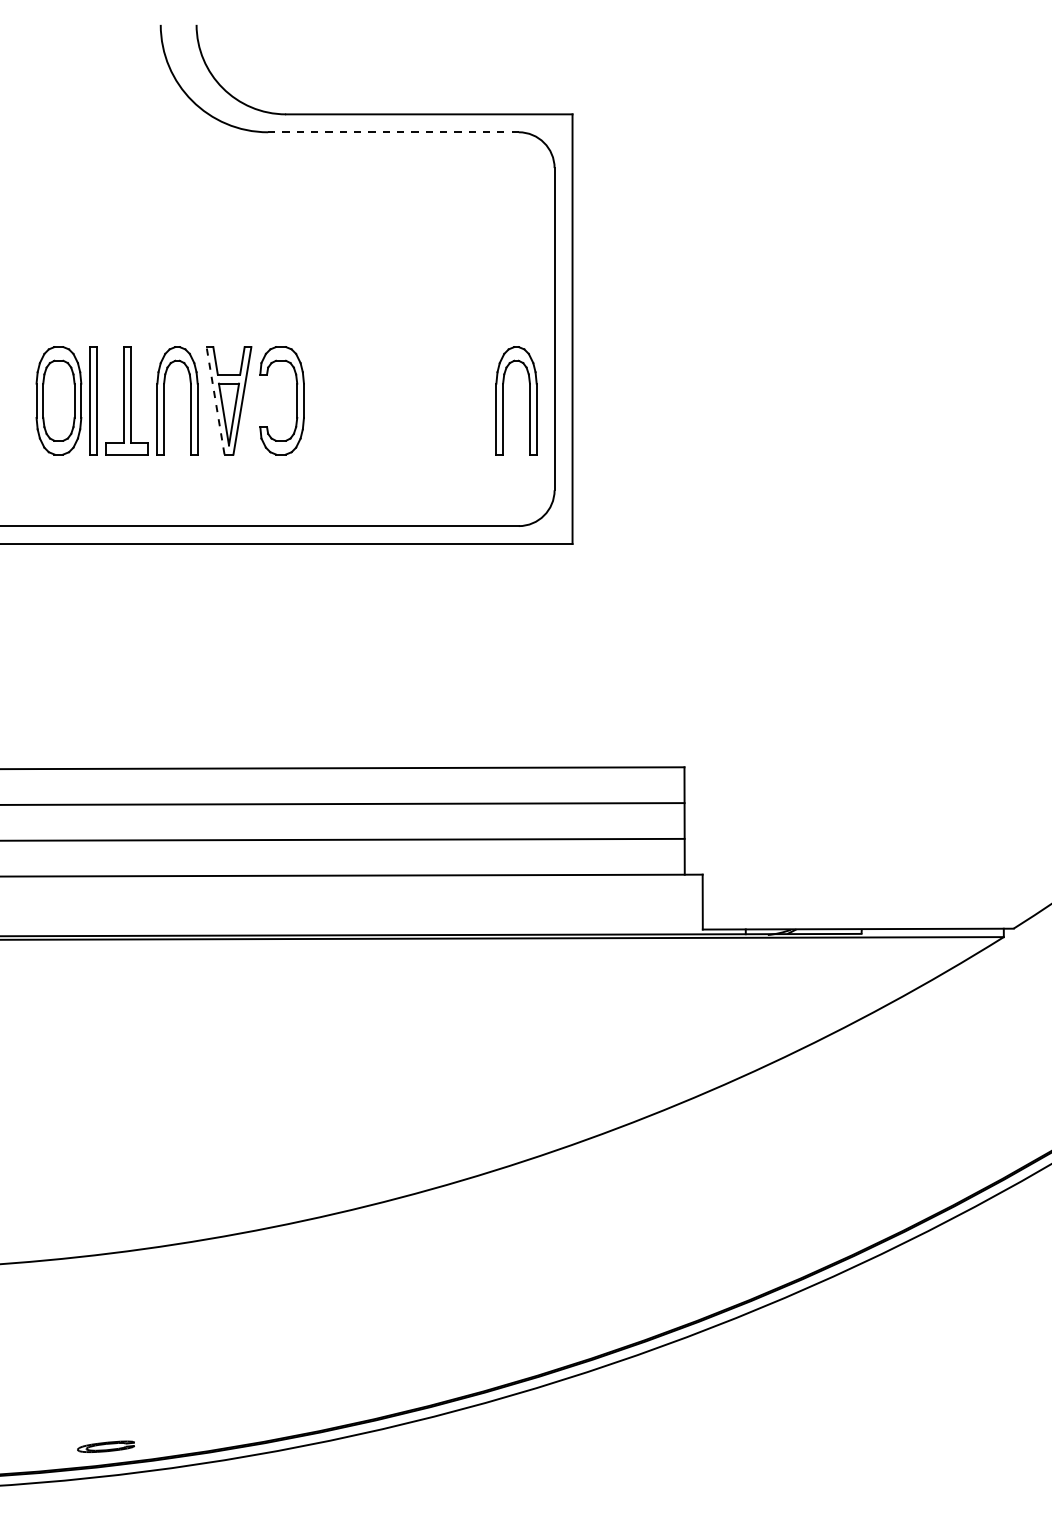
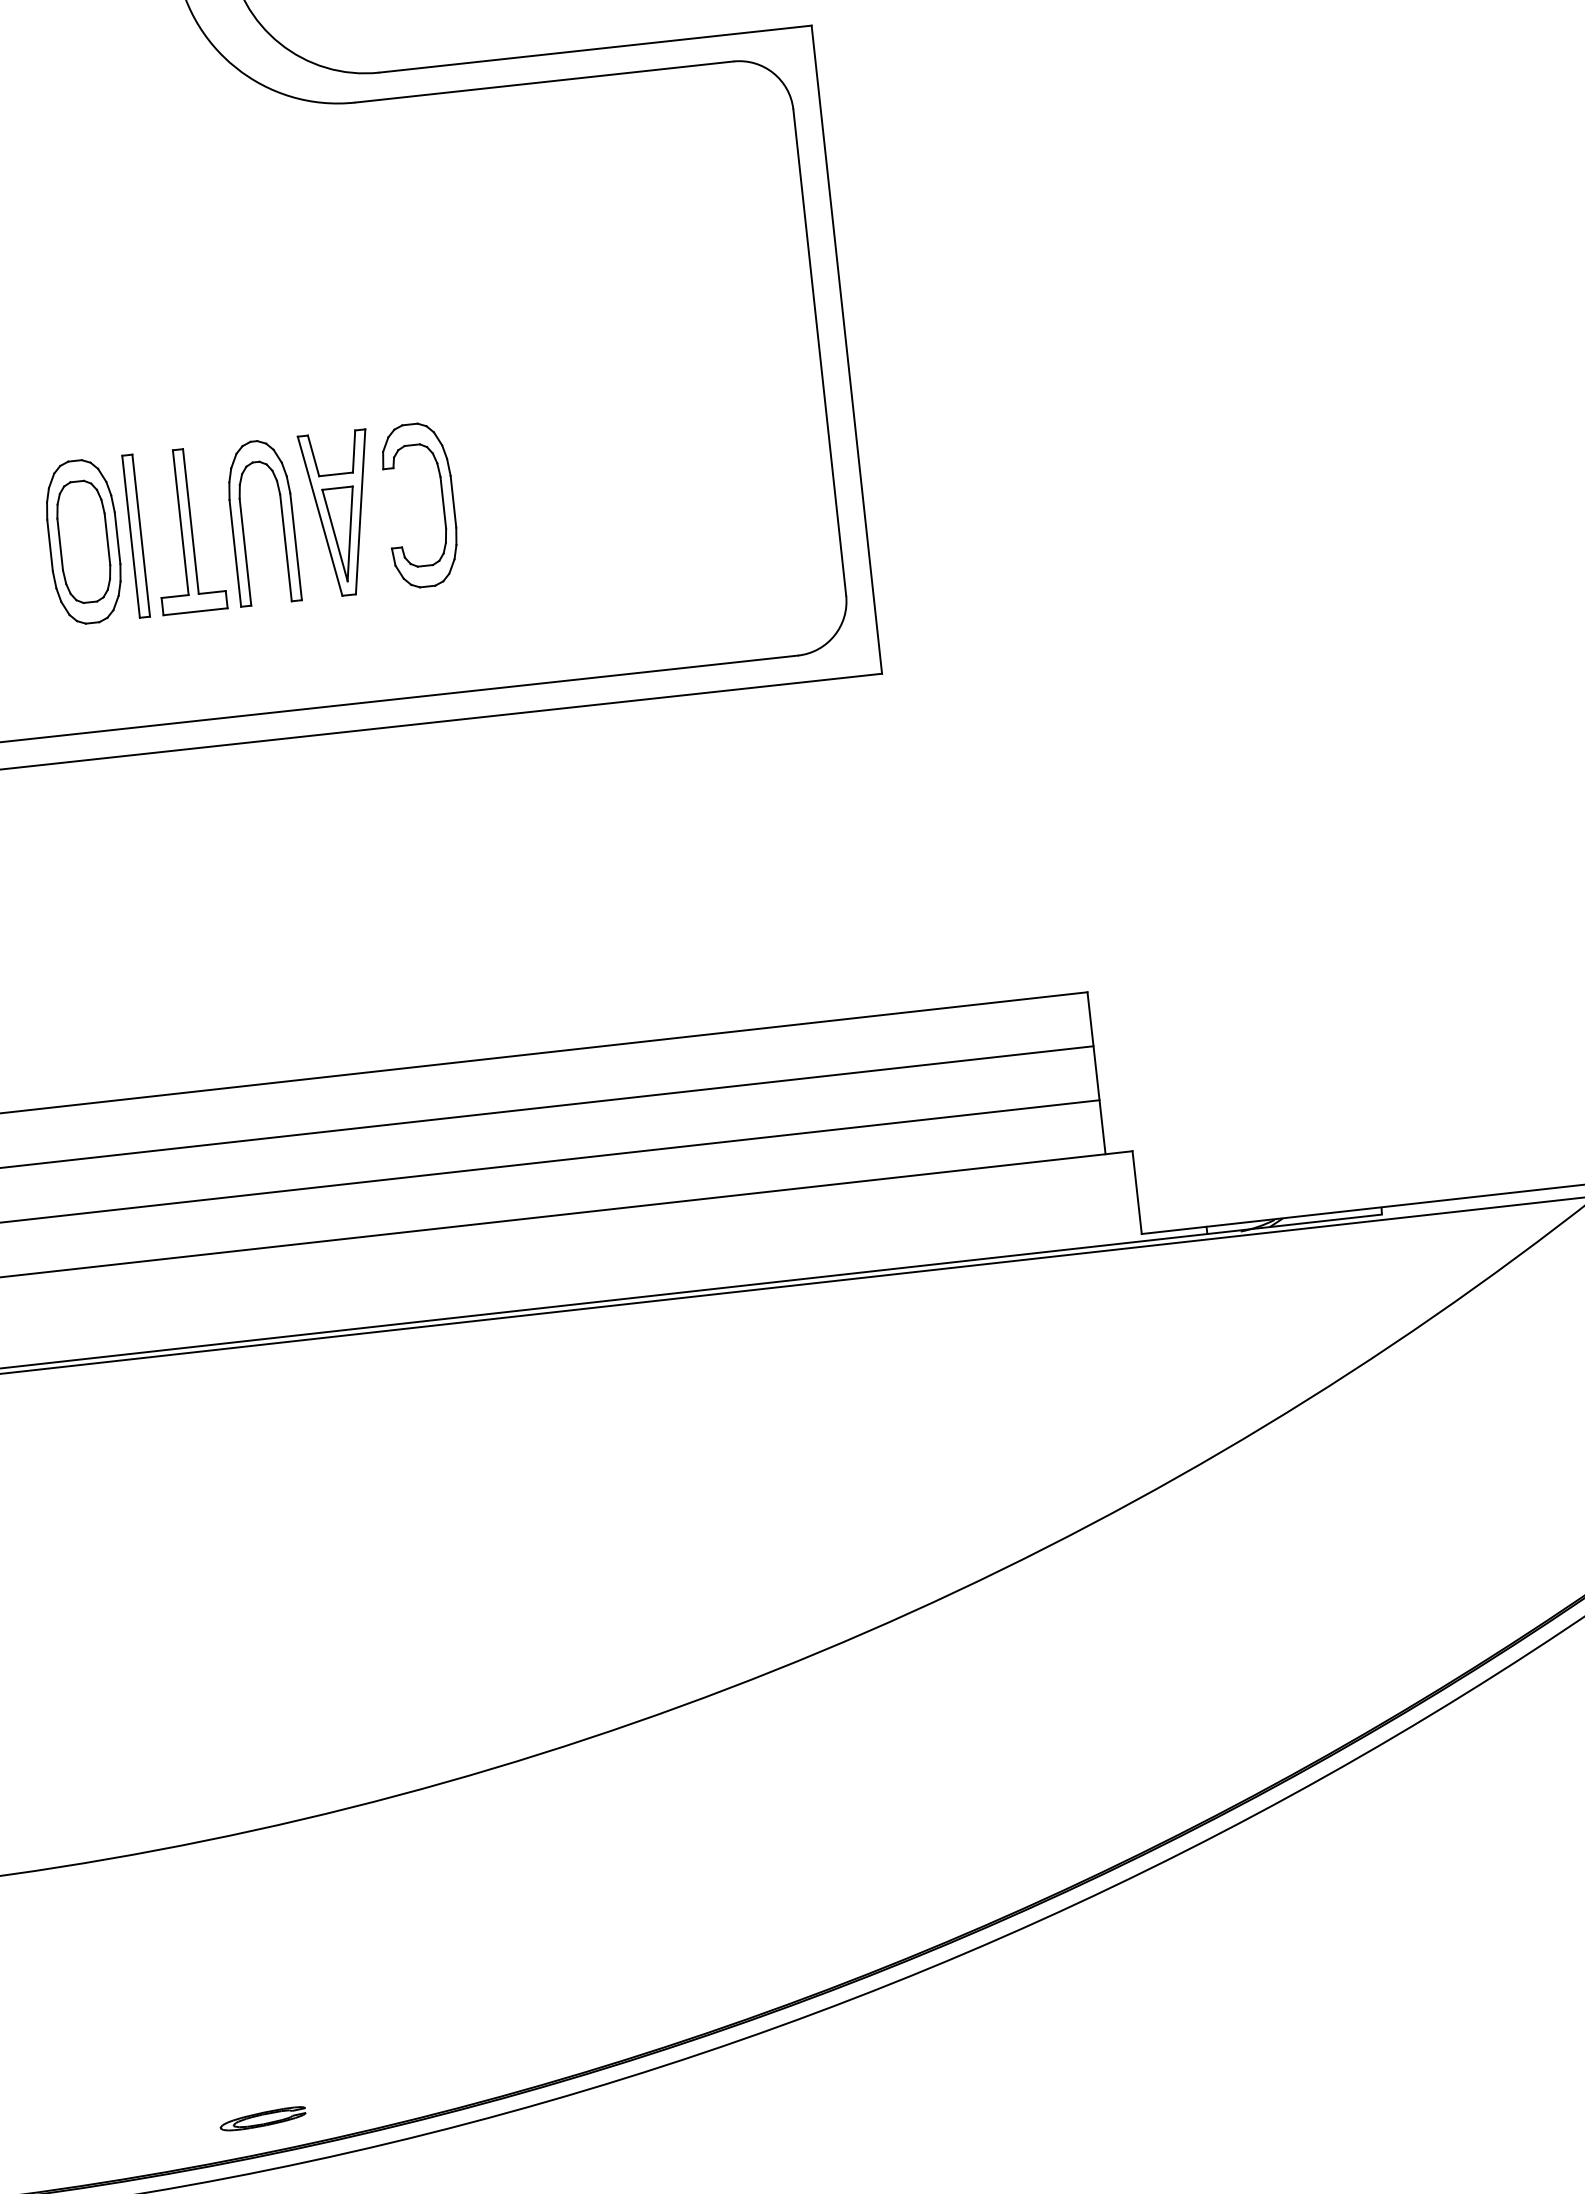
line: (392, 132) -> (543, 82), dashed -> solid
line: (215, 400) -> (319, 515), dashed -> solid
part: (503, 400) -> (754, 468), removed
part: (105, 1446) -> (262, 2118), moved

